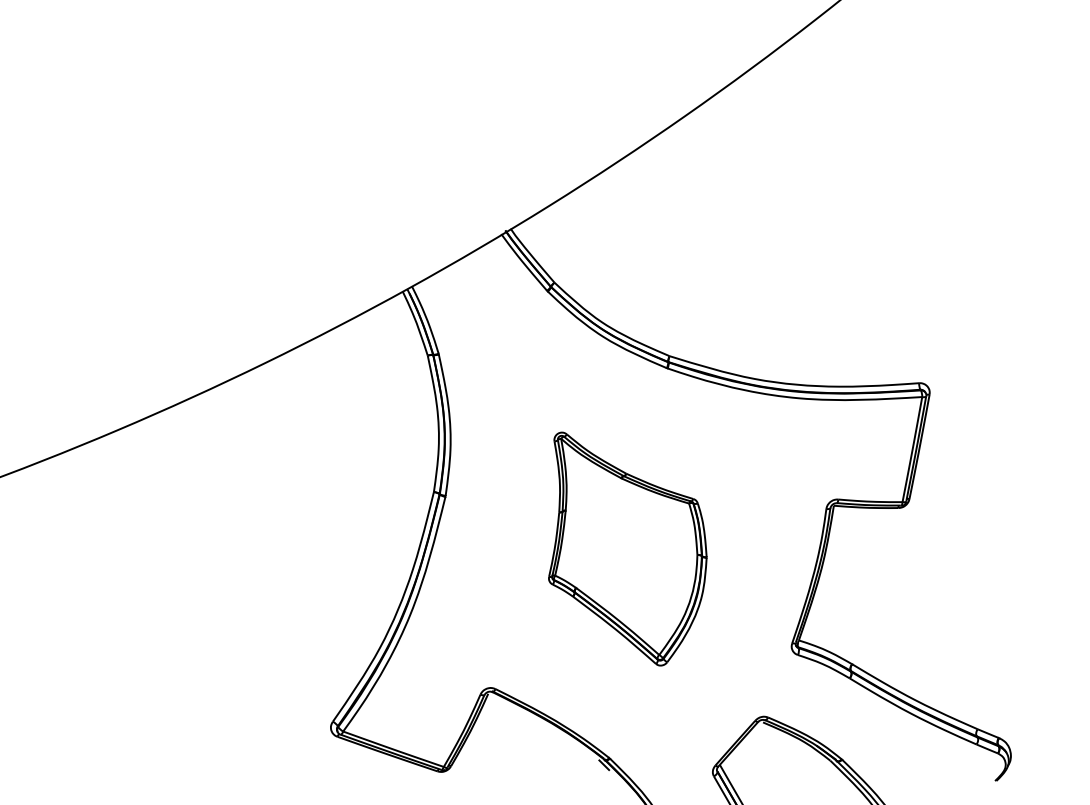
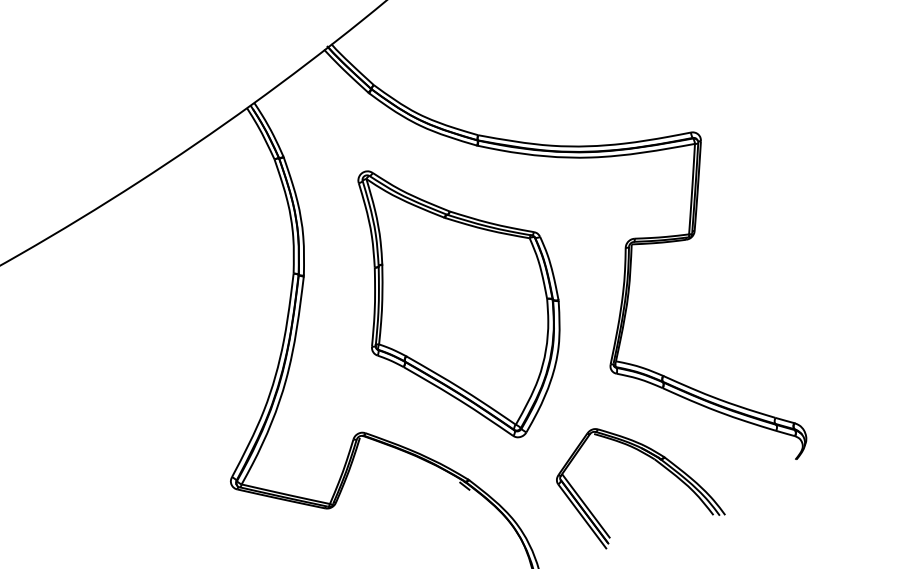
part: (627, 548) -> (462, 301), size x1.43

